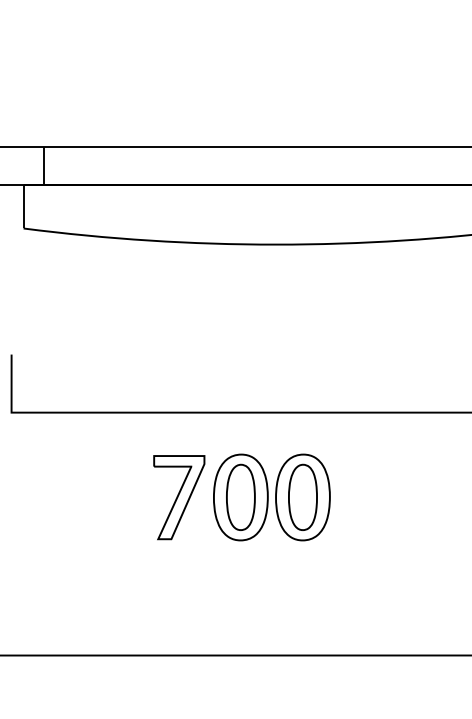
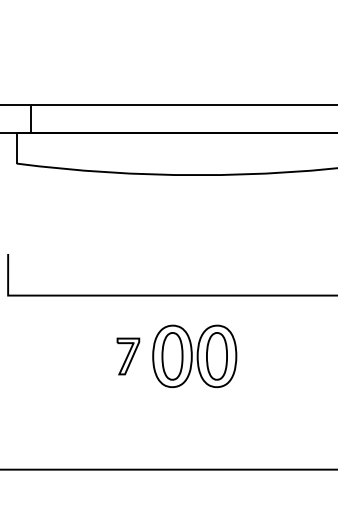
part: (179, 497) -> (128, 356), size x0.6

